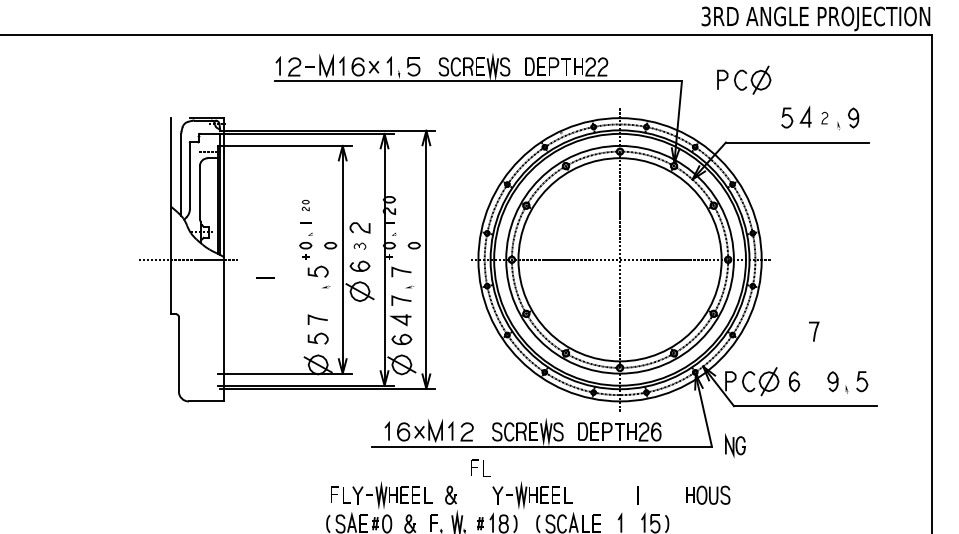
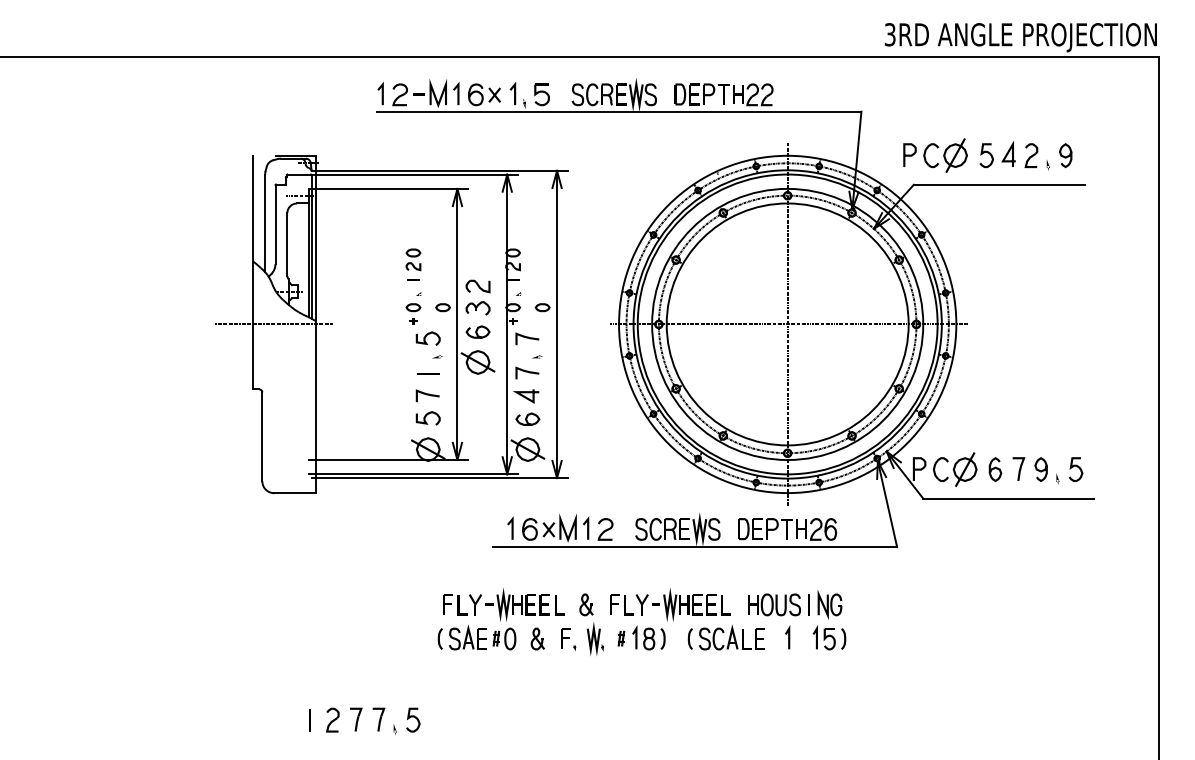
part: (745, 74) -> (937, 148), moved
part: (824, 117) -> (1031, 155), size x1.67
part: (305, 205) -> (413, 259), size x1.67
part: (359, 246) -> (477, 308), size x1.67
line: (265, 277) -> (428, 373), moved
curve: (814, 331) -> (1019, 468), moved
part: (734, 445) -> (829, 604), moved
part: (480, 468) -> (621, 604), moved
part: (708, 494) -> (774, 604), moved

